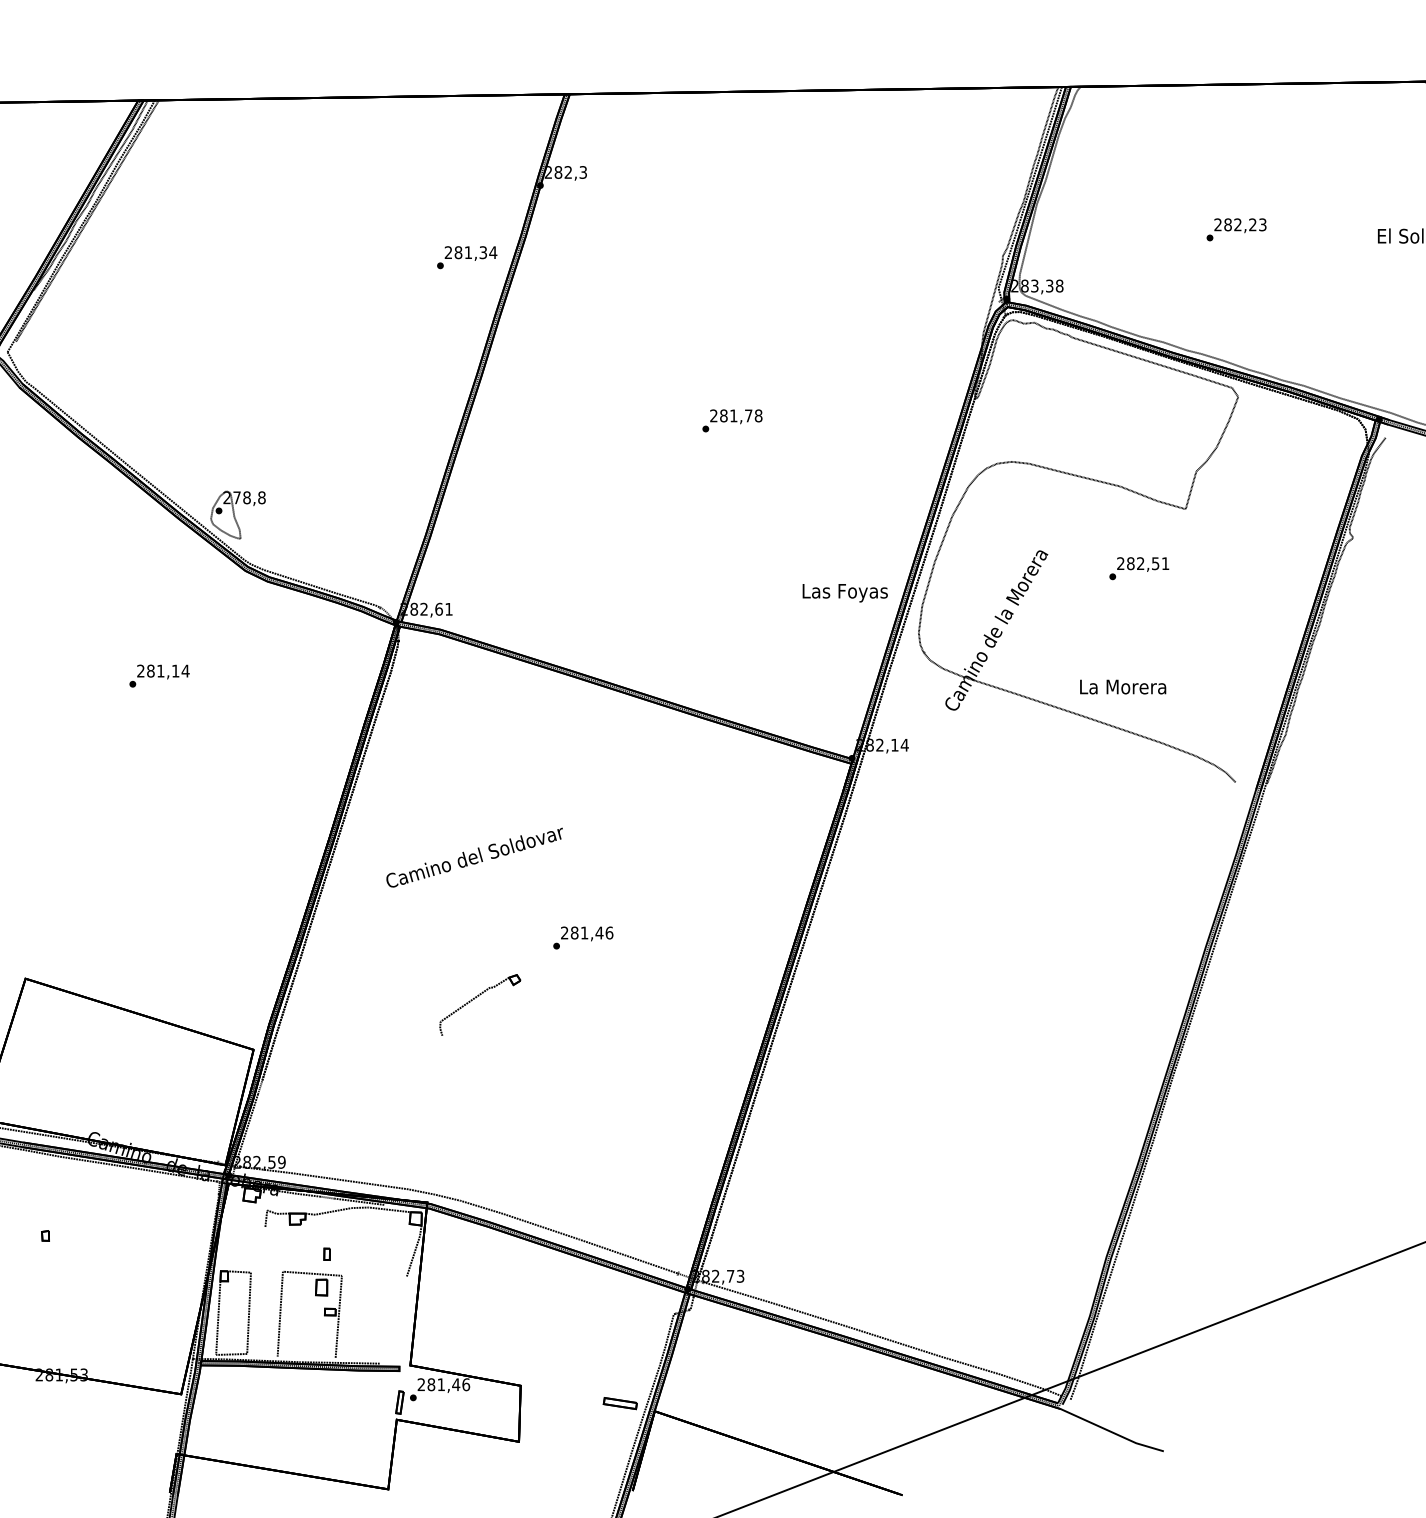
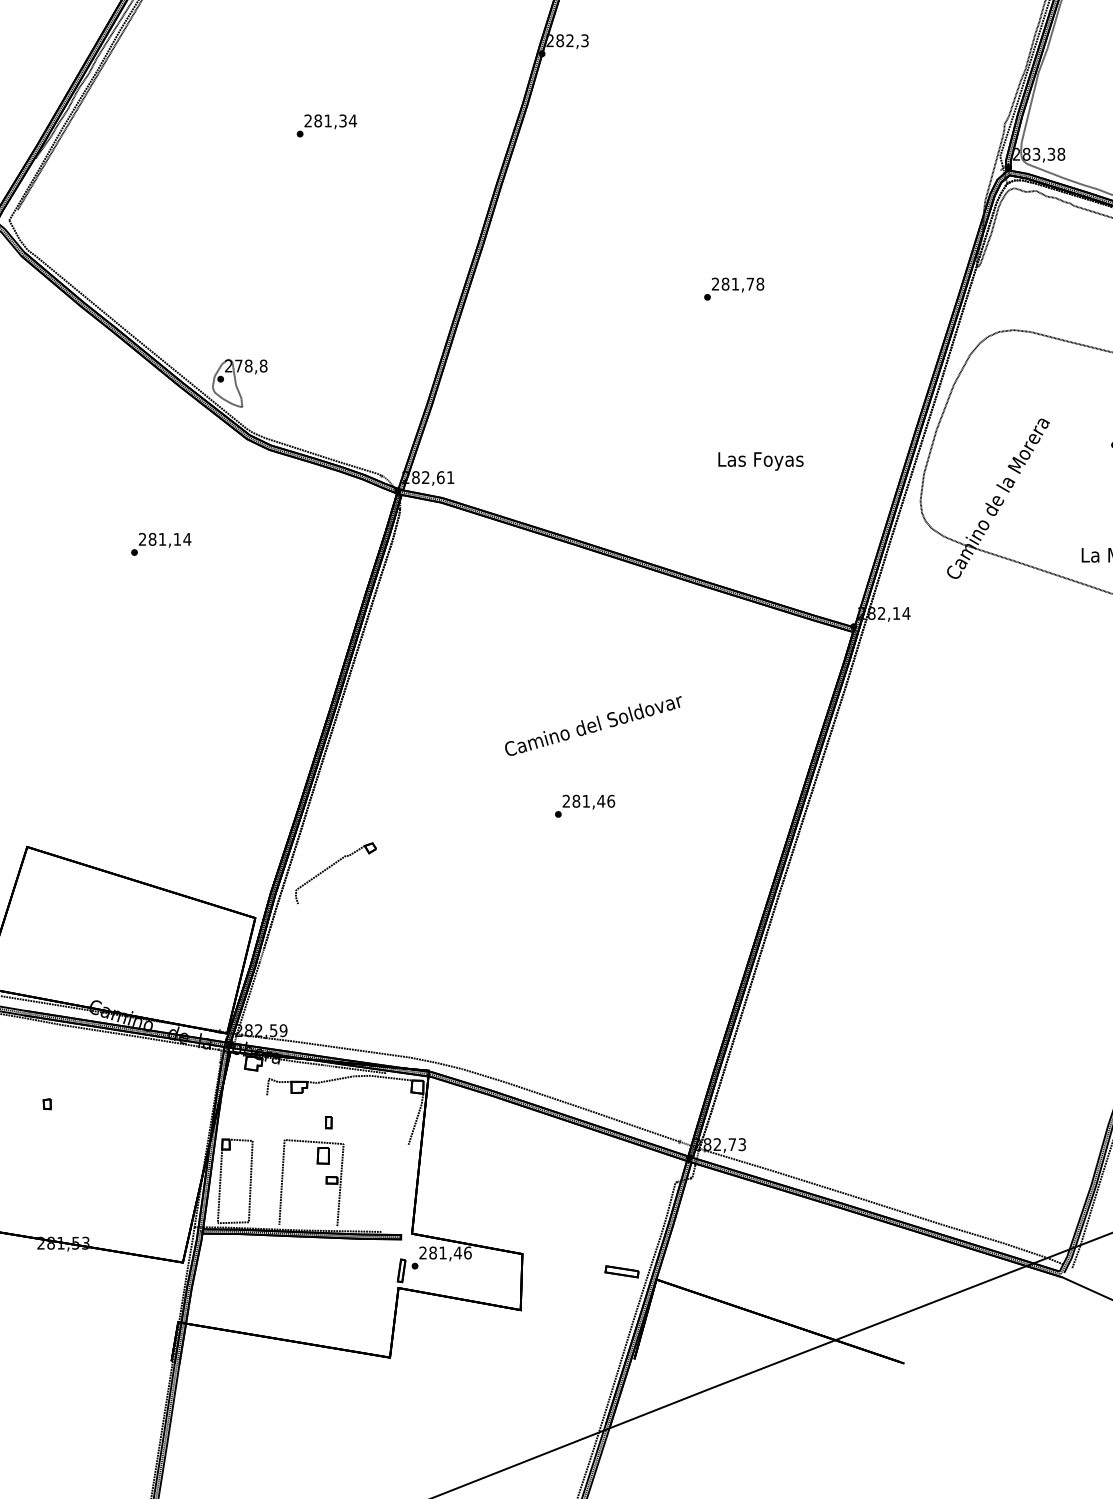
text: (467, 257) -> (327, 125), moved
text: (844, 593) -> (760, 461), moved
text: (474, 857) -> (593, 725), moved
part: (476, 998) -> (332, 866), moved

